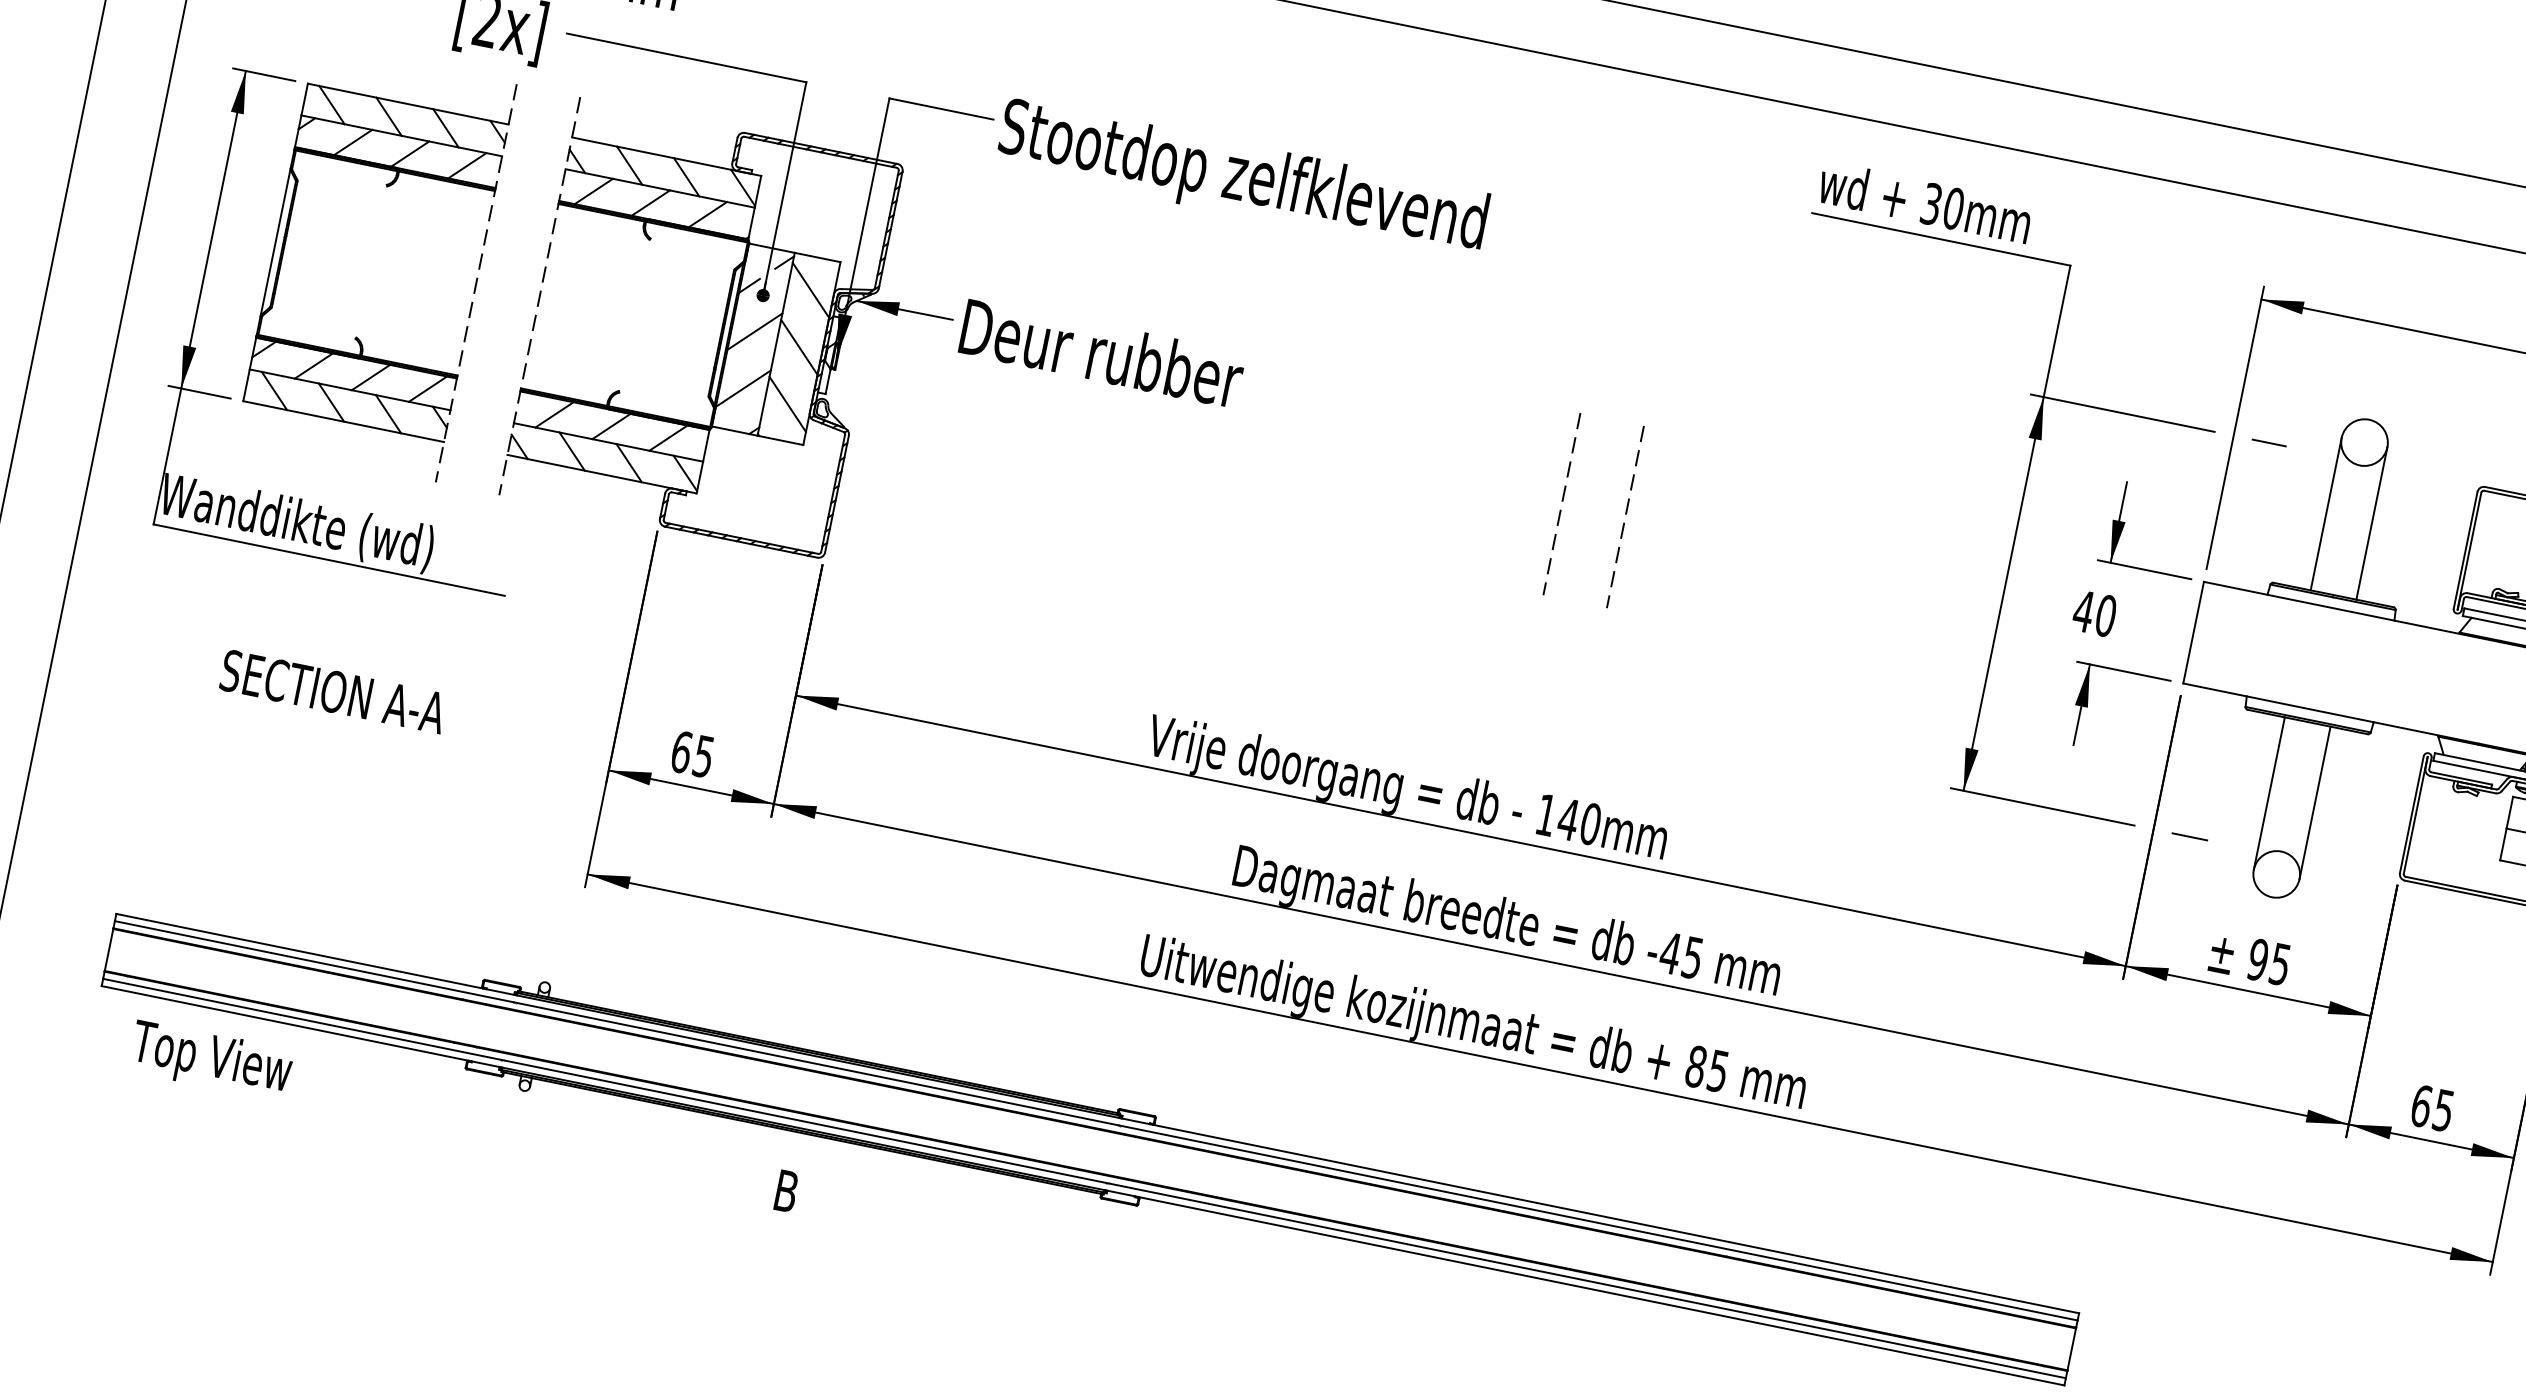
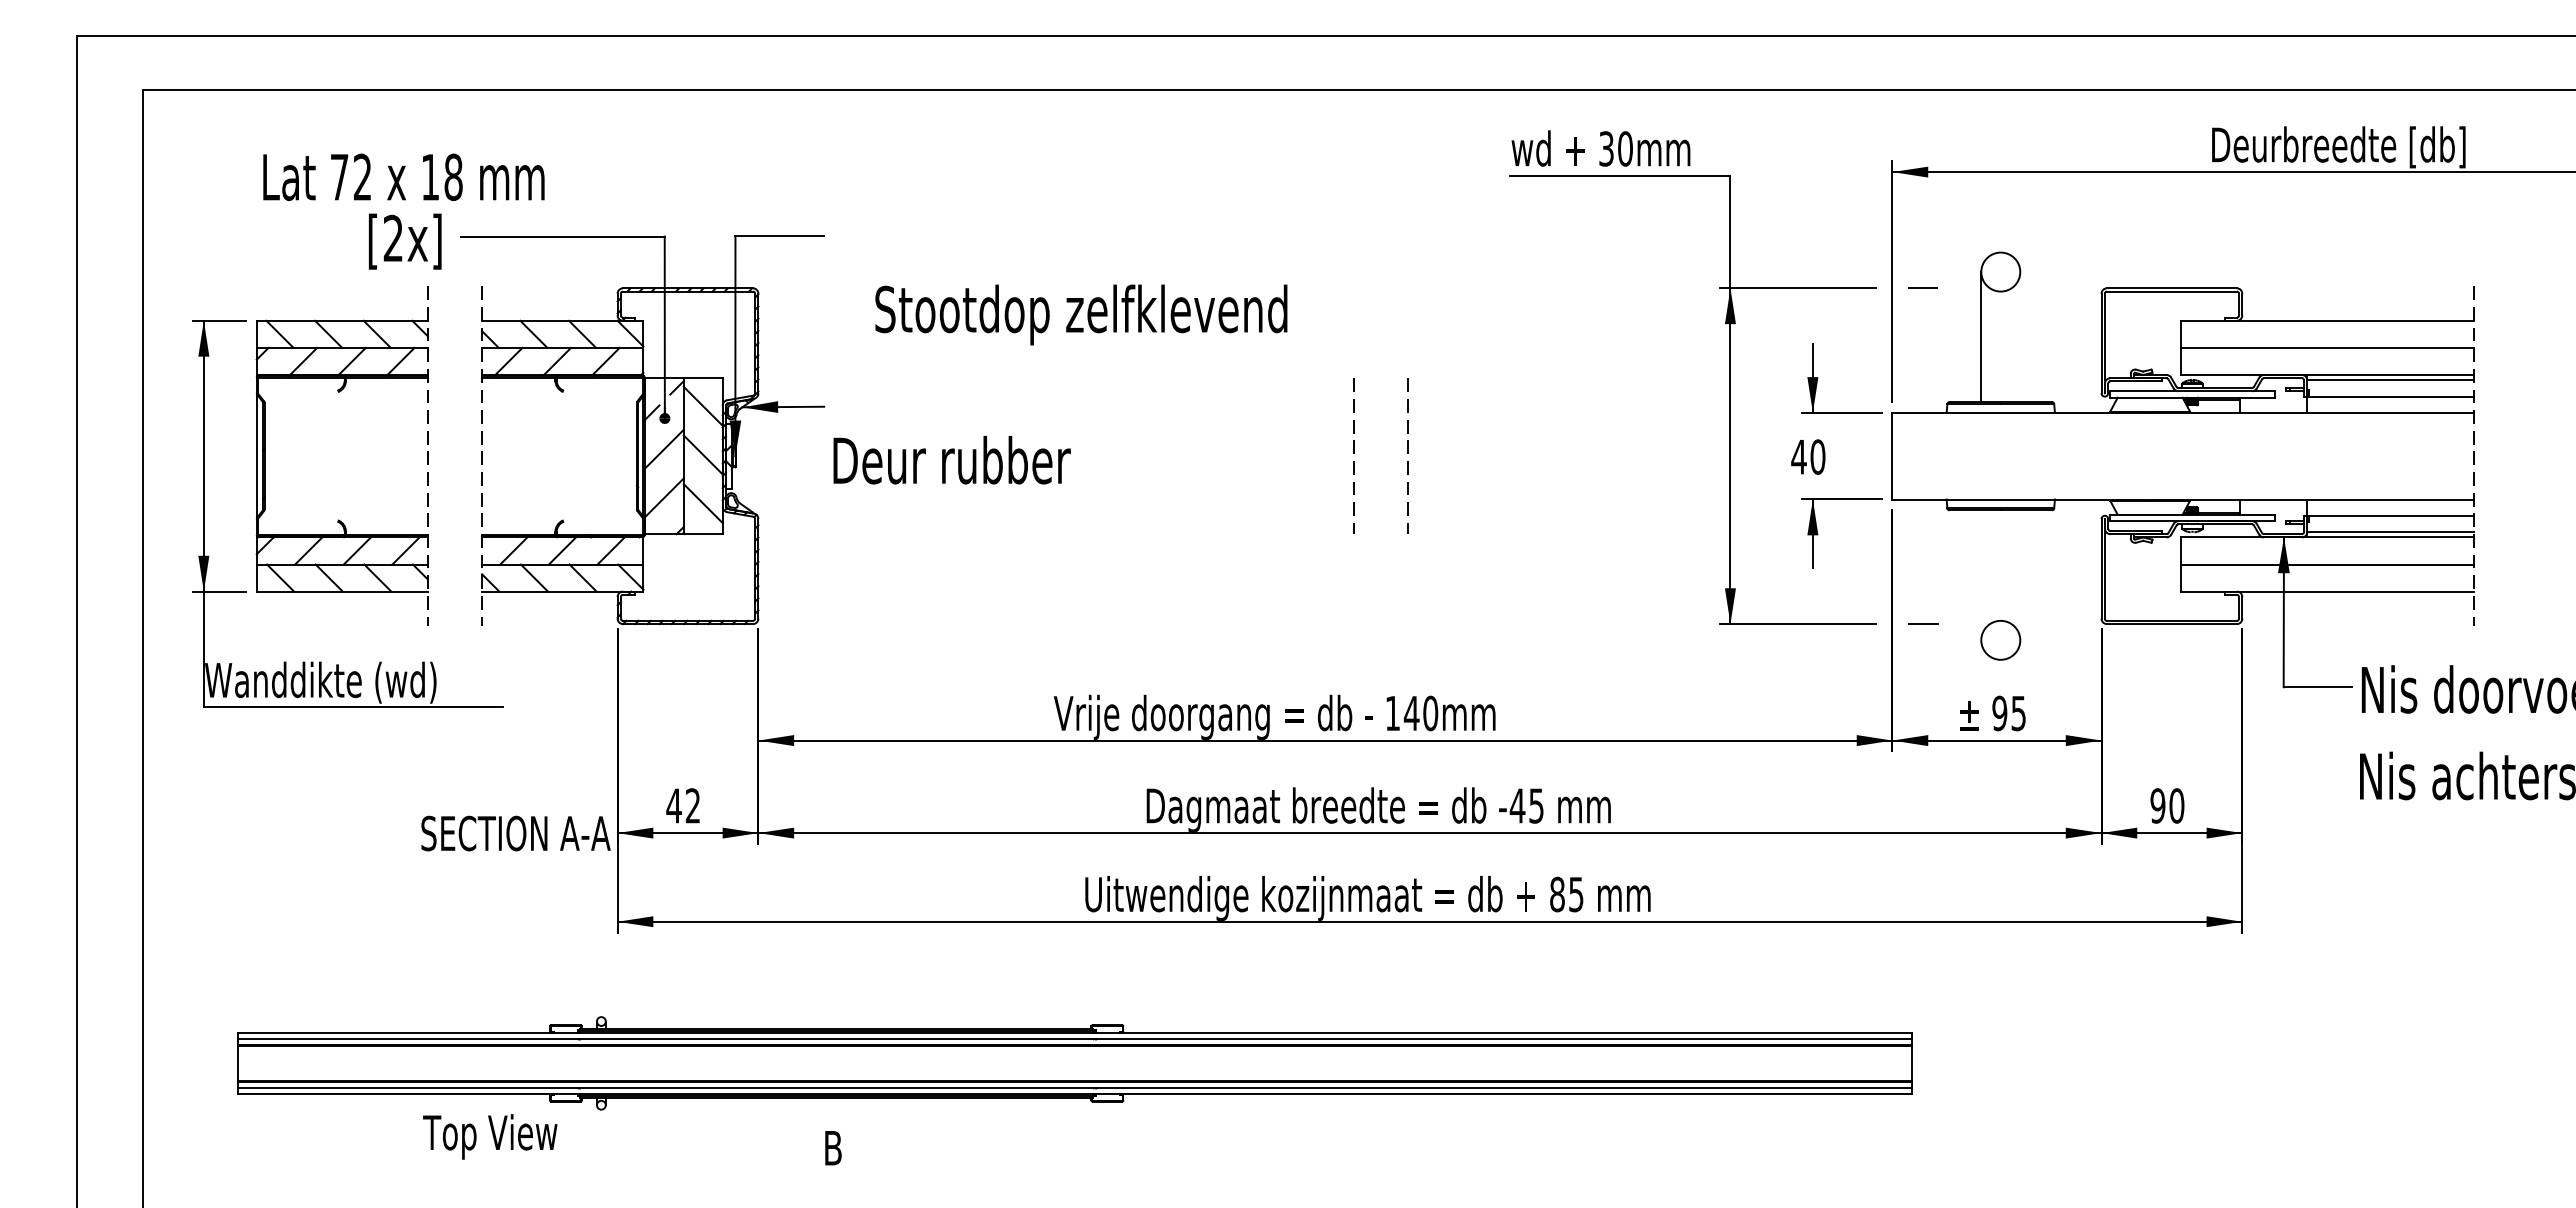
text: (1243, 179) -> (1081, 314), moved
text: (1101, 353) -> (951, 460), moved
line: (2372, 524) -> (2020, 337), removed
text: (332, 691) -> (515, 833), moved
text: (691, 753) -> (682, 805), 65 -> 42
line: (2269, 793) -> (1981, 575), removed
line: (2315, 803) -> (2020, 575), removed
text: (211, 1060) -> (490, 1136), moved
text: (2432, 1107) -> (2167, 805), 65 -> 90

